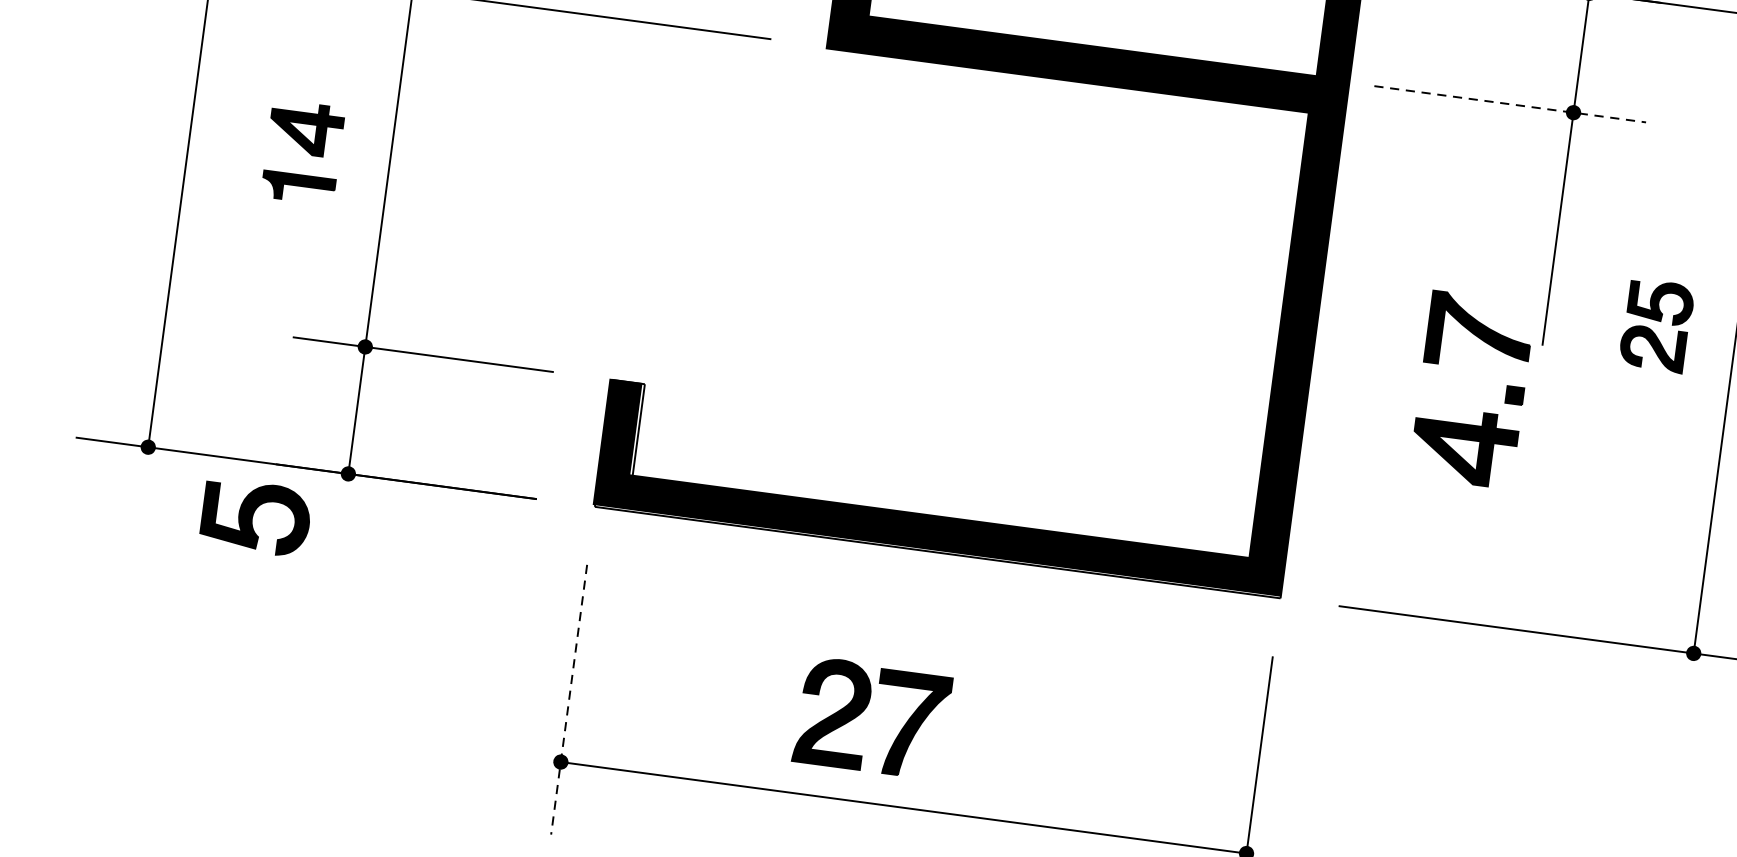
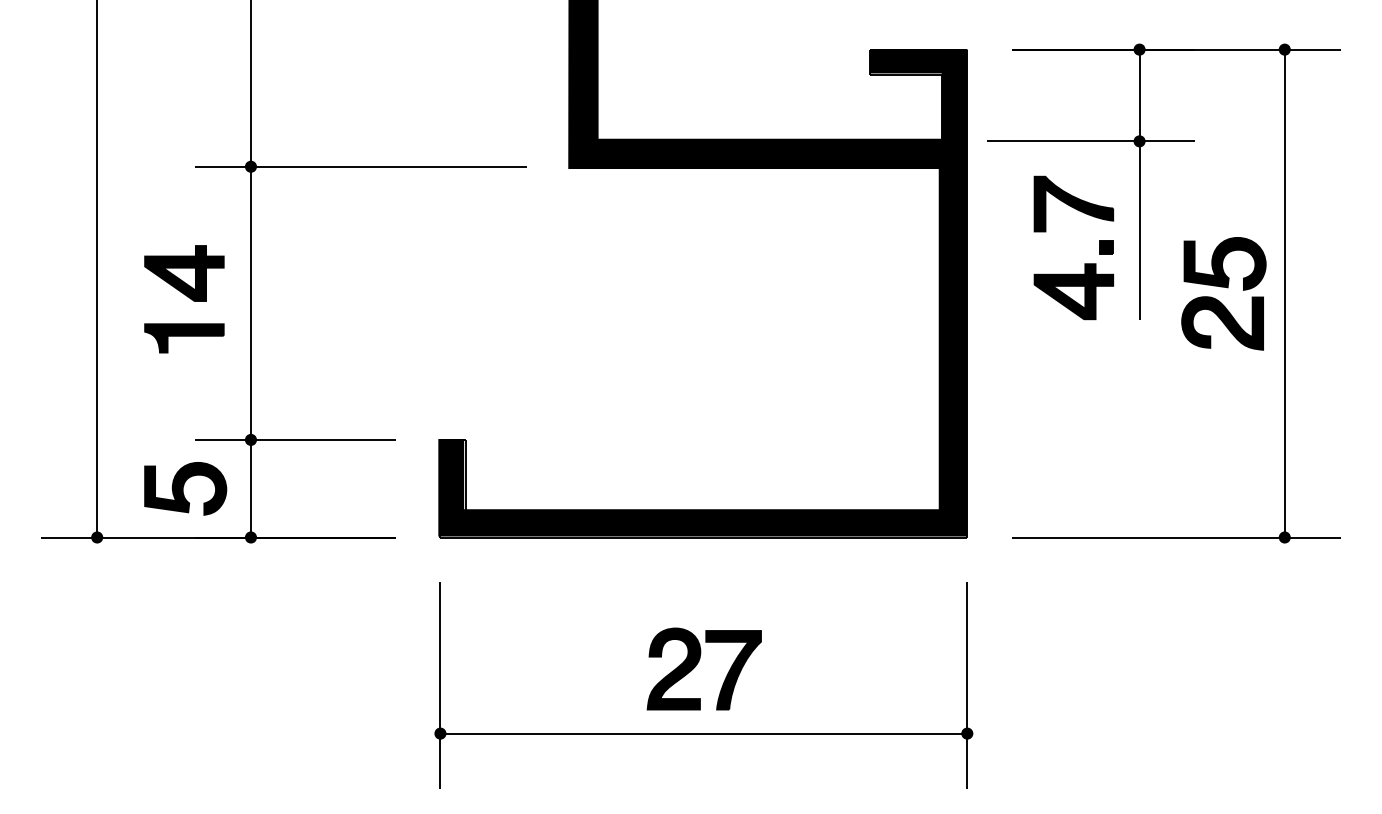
line: (1510, 104) -> (1091, 141), dashed -> solid
part: (303, 152) -> (184, 299), size x1.43
part: (1656, 325) -> (1223, 293), size x1.67
part: (1483, 412) -> (1084, 263), moved
part: (255, 517) -> (185, 488), moved
line: (569, 699) -> (440, 685), dashed -> solid
part: (865, 709) -> (698, 663), moved

